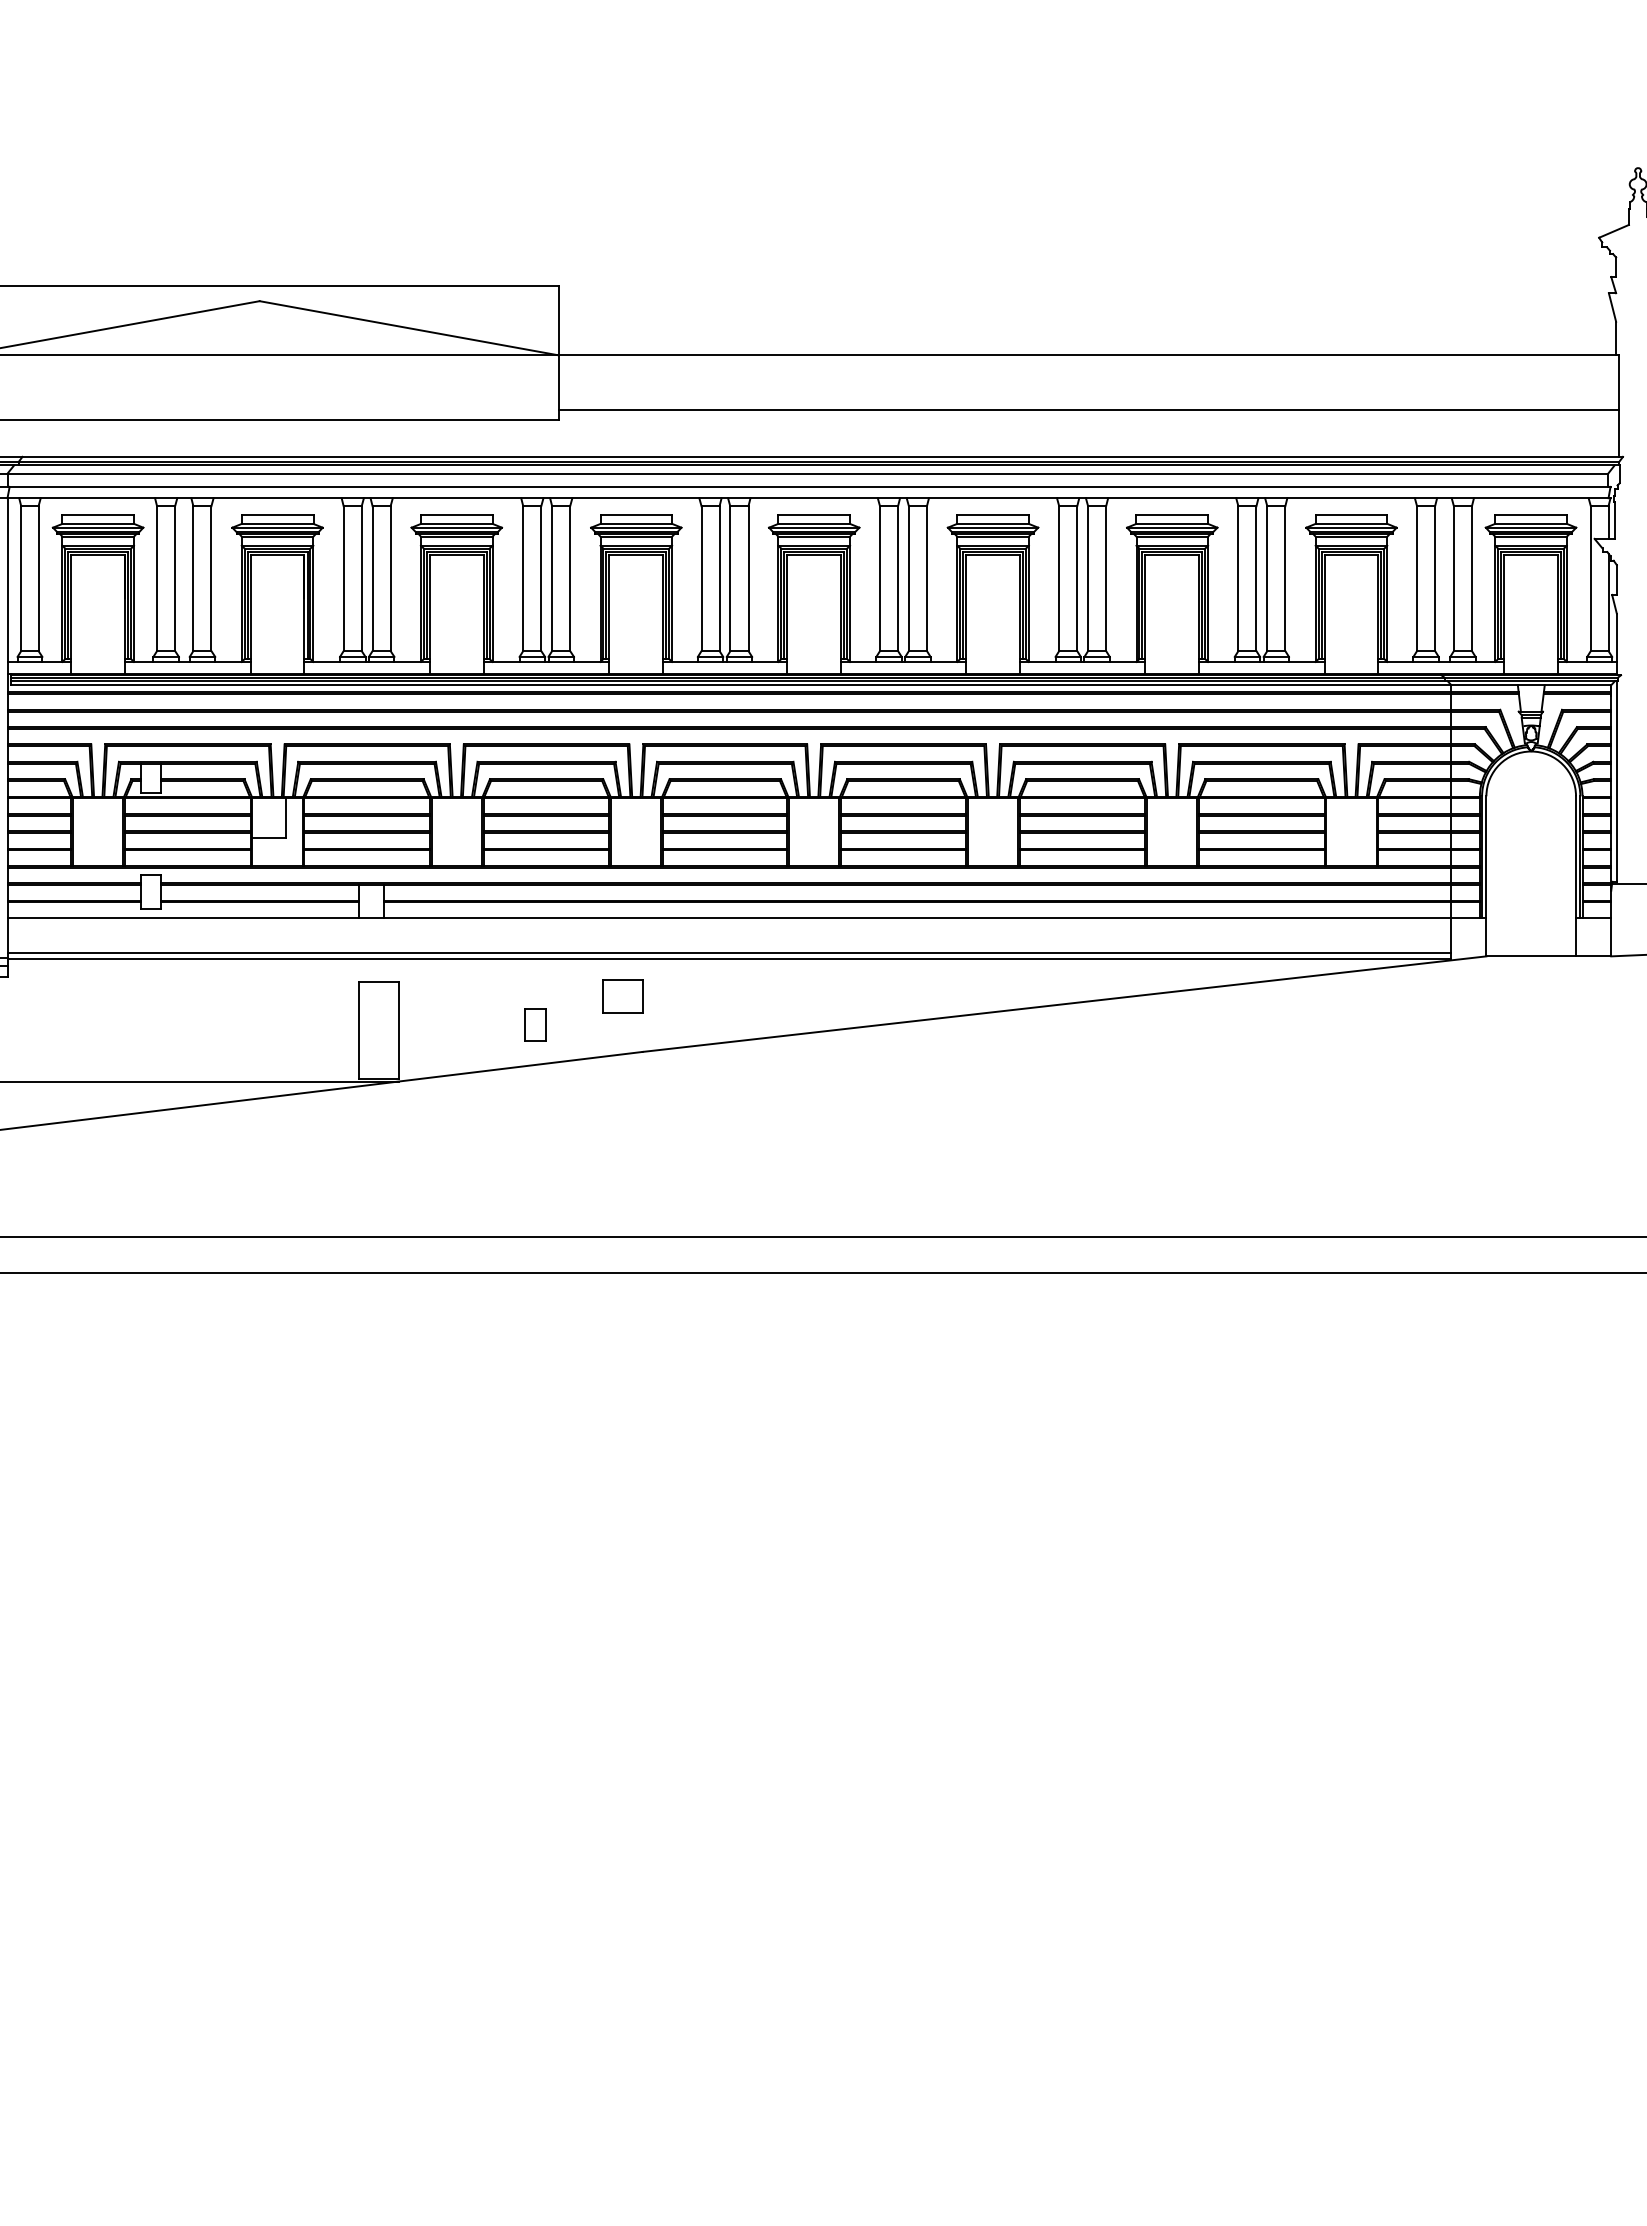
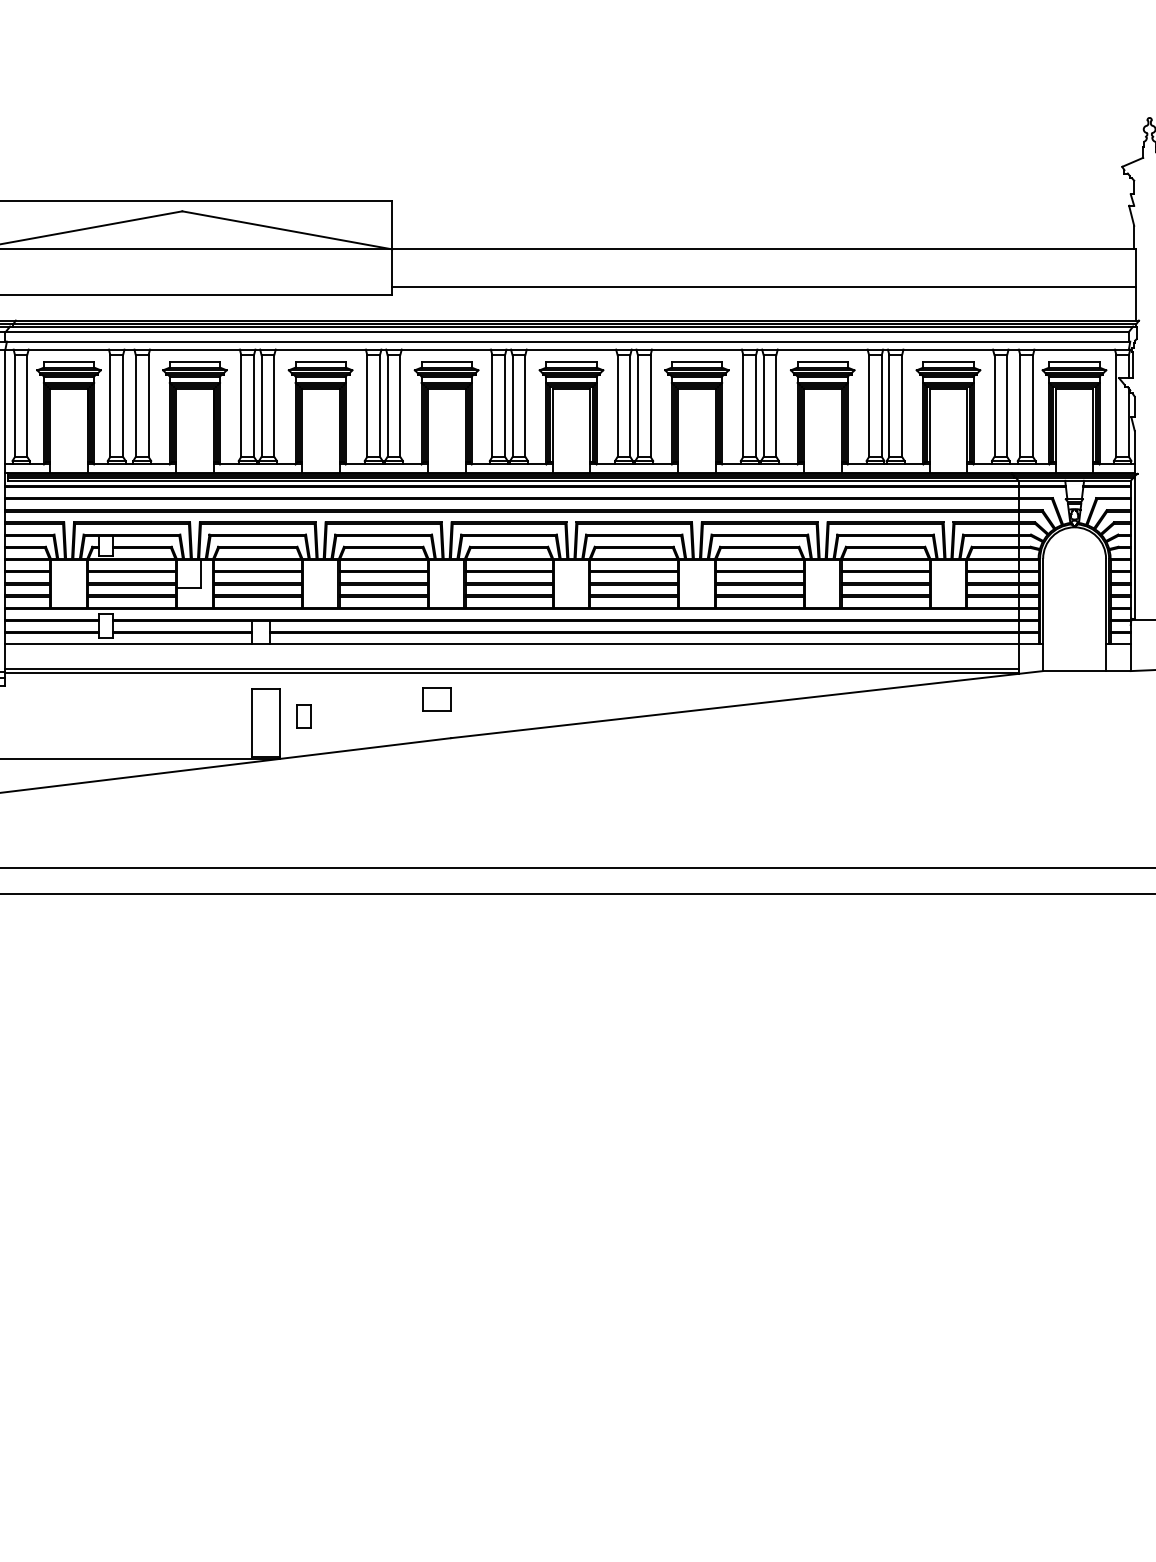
part: (535, 1024) -> (304, 716), moved

